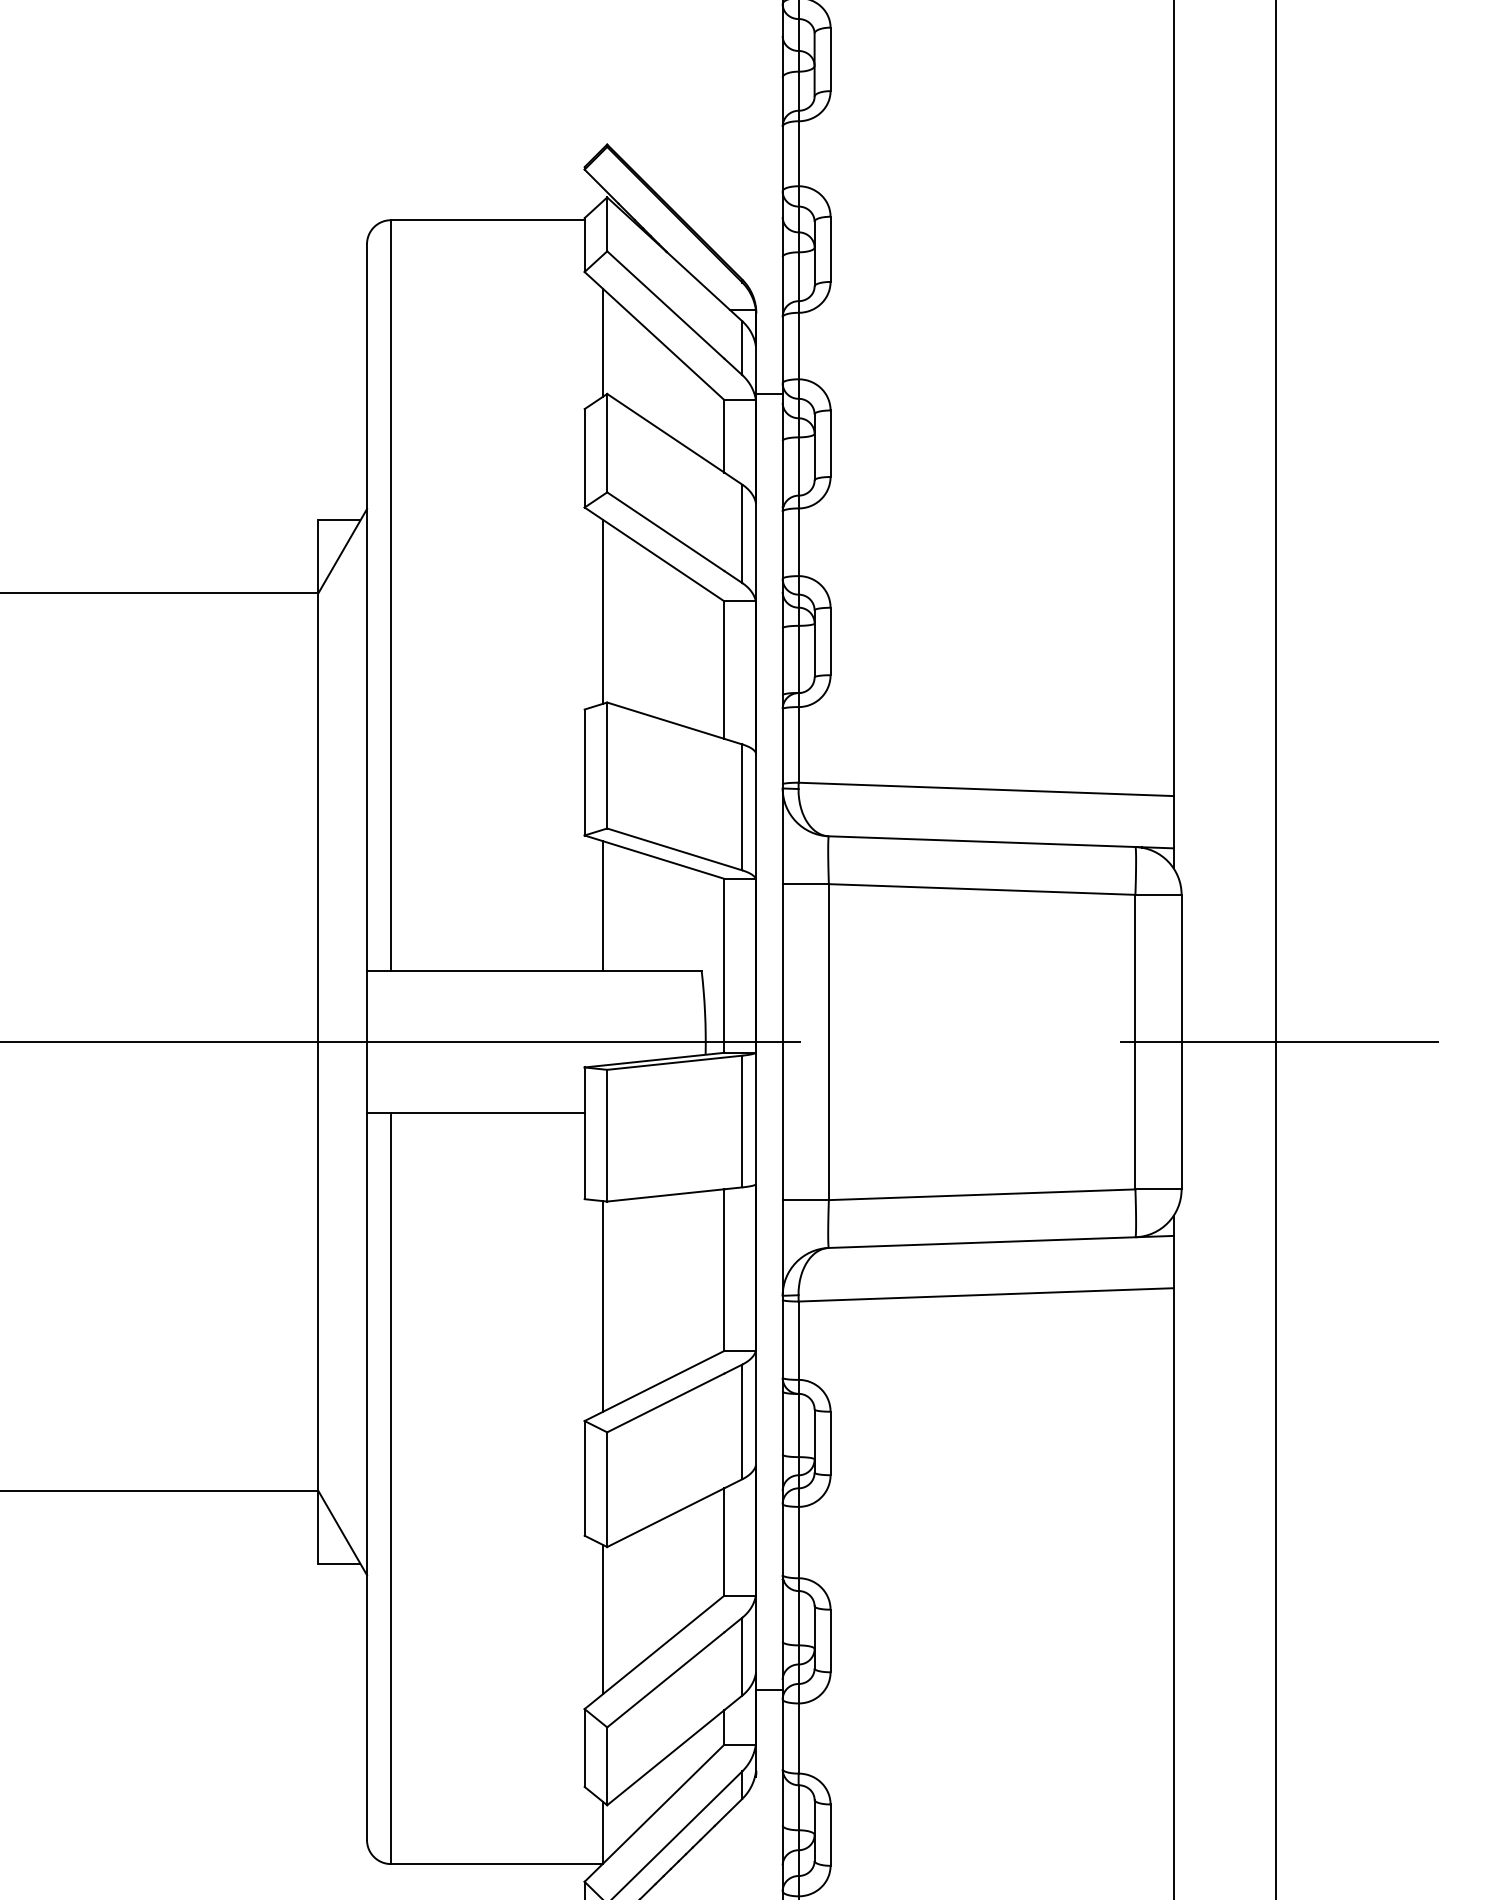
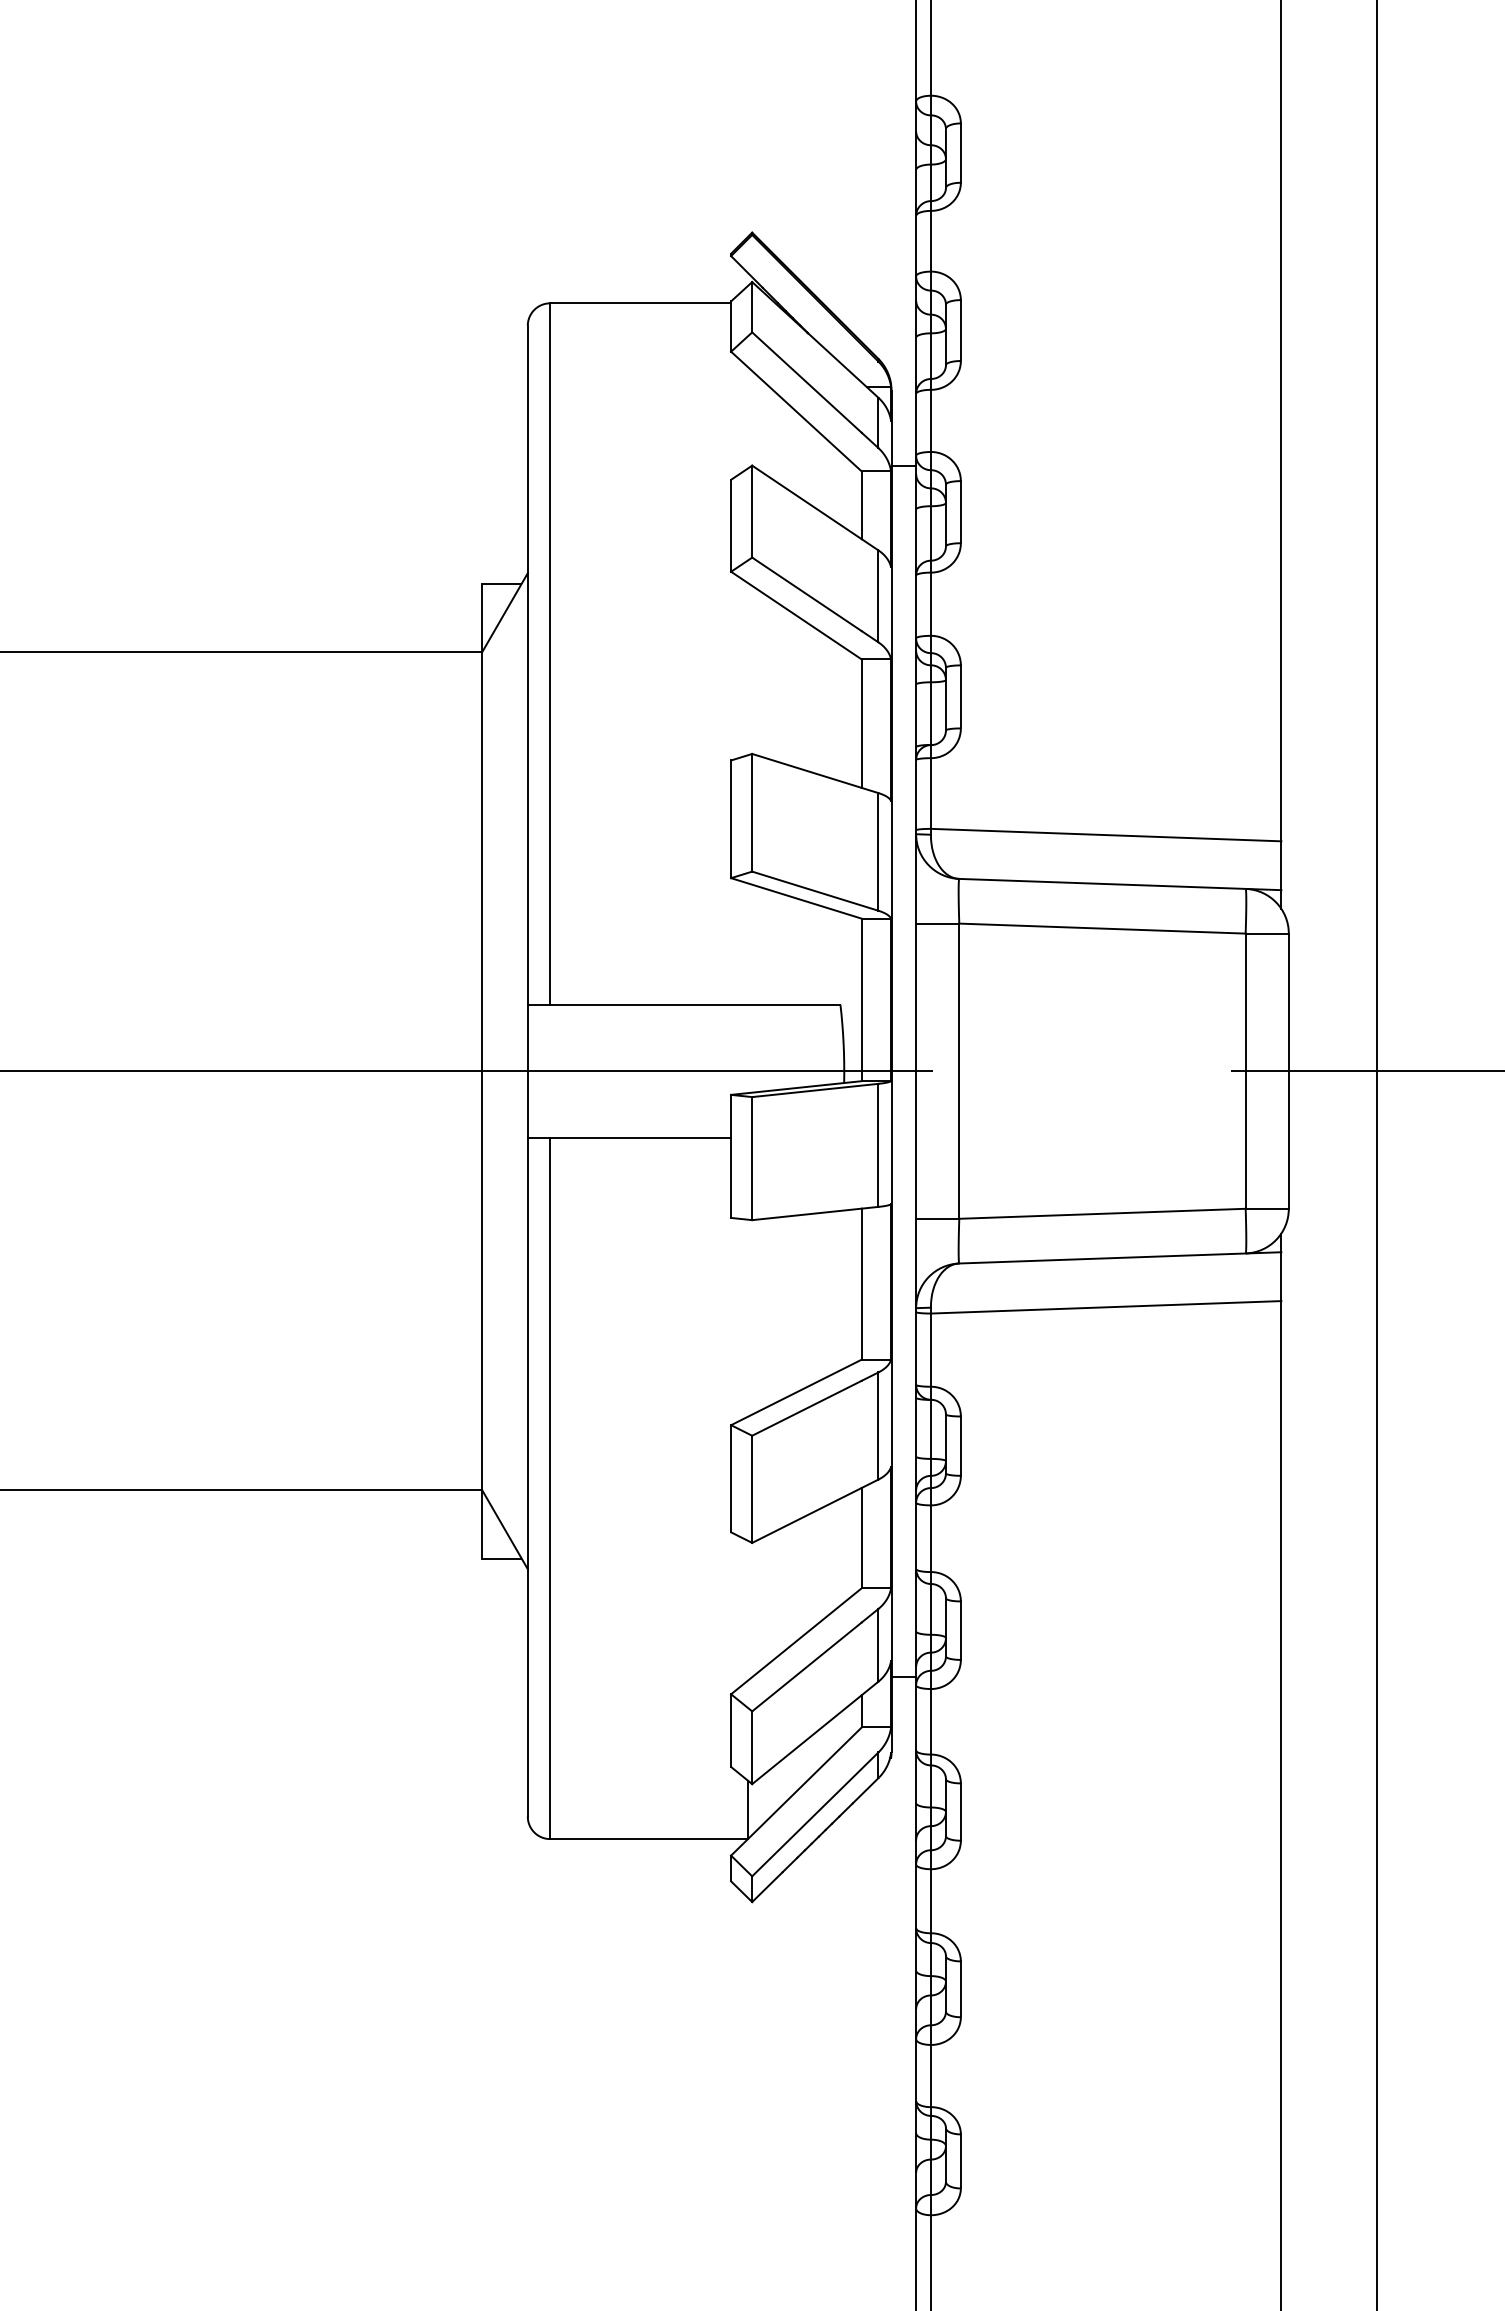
line: (603, 342) -> (748, 417), removed
line: (603, 612) -> (748, 669), removed
line: (603, 905) -> (748, 943), removed
line: (603, 1305) -> (748, 1317), removed
line: (603, 1619) -> (748, 1610), removed

